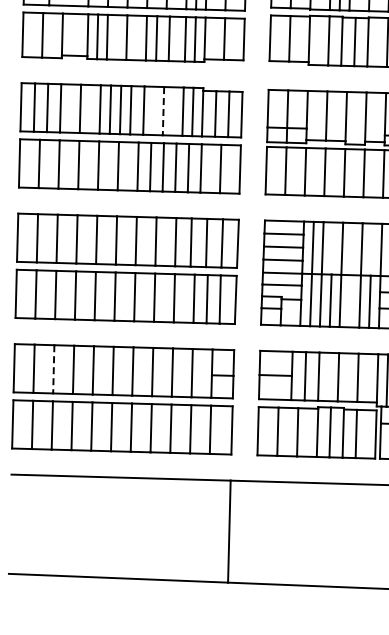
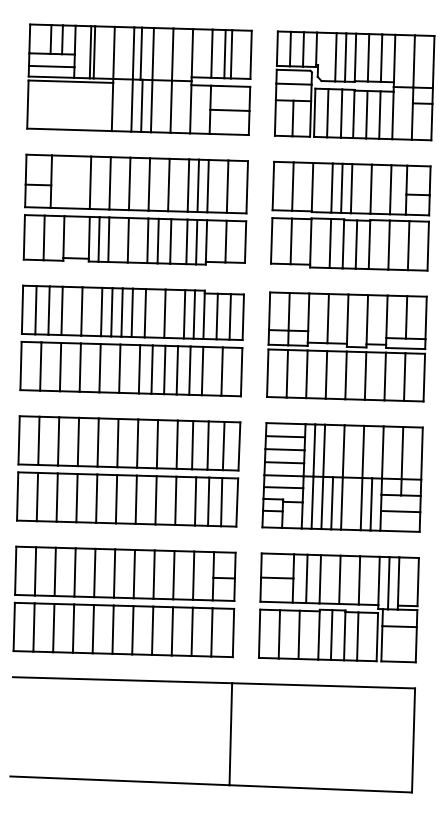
line: (163, 111) -> (164, 314), dashed -> solid
line: (54, 369) -> (55, 572), dashed -> solid

